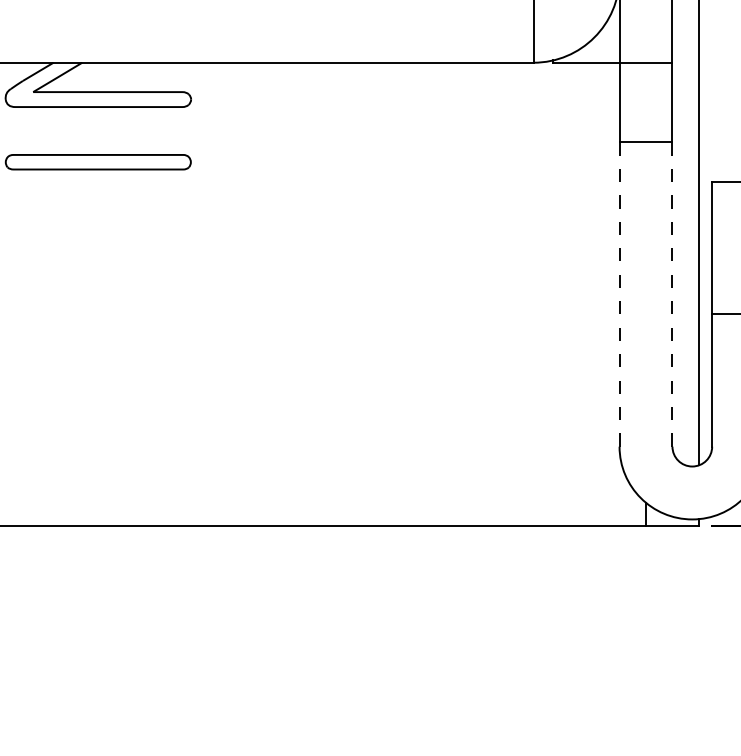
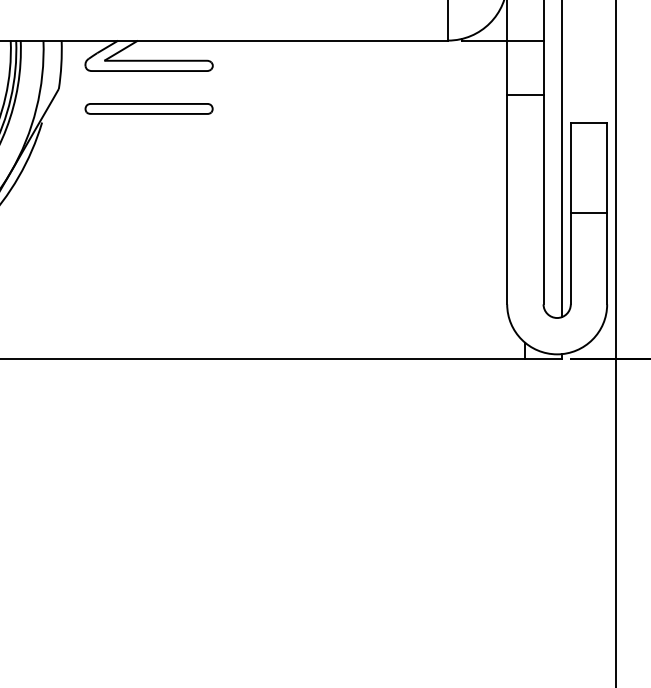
line: (620, 294) -> (507, 199), dashed -> solid
line: (672, 294) -> (543, 199), dashed -> solid

